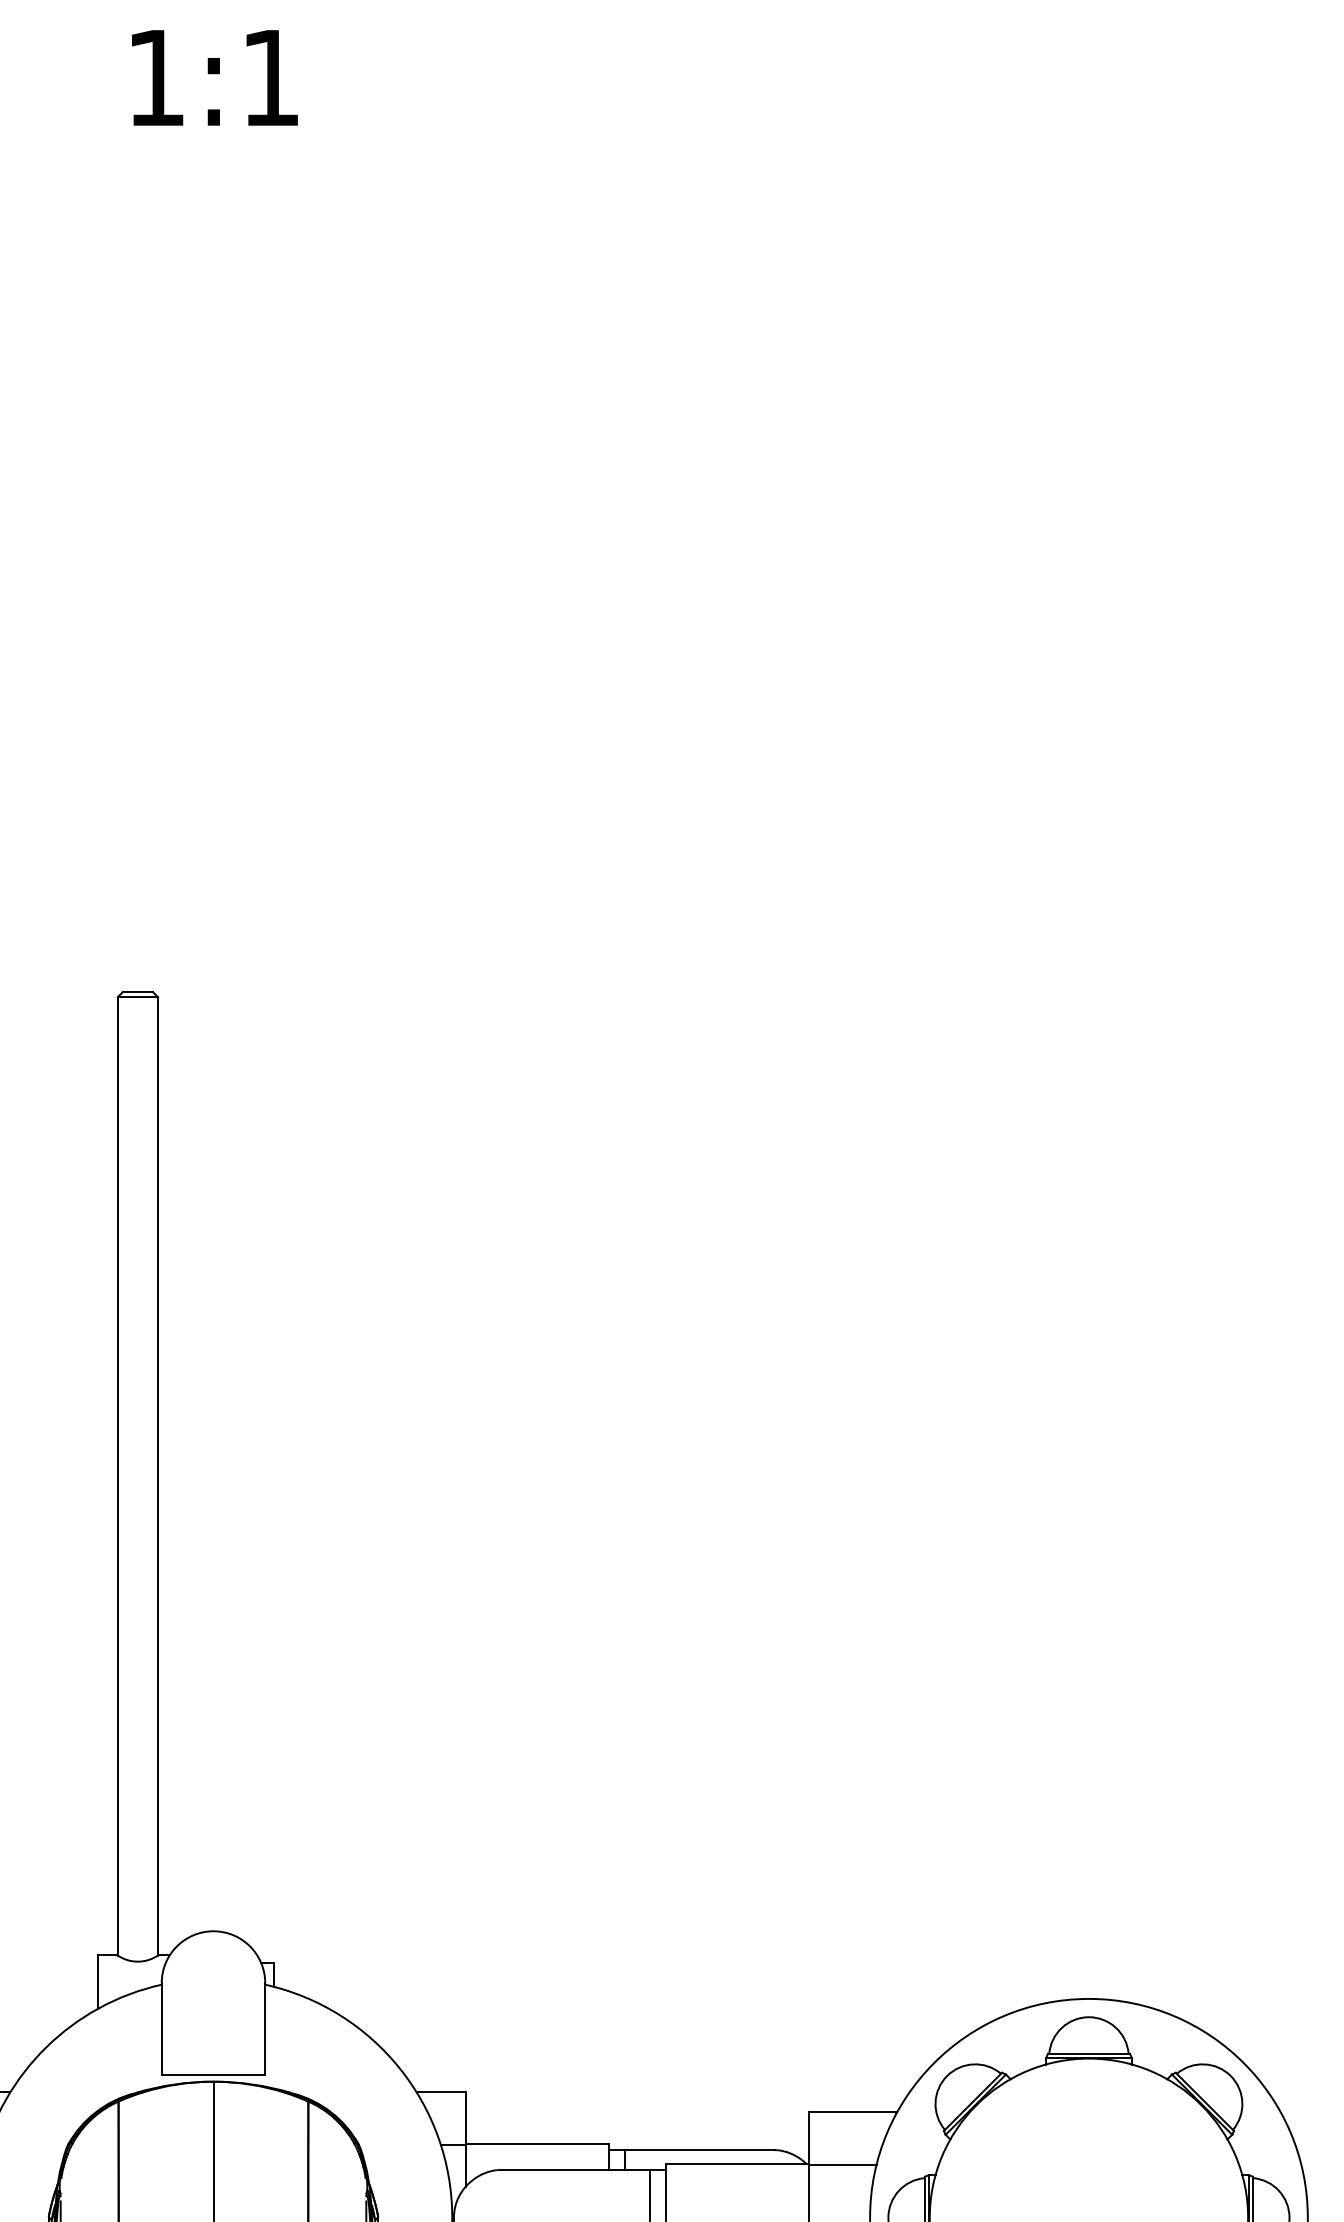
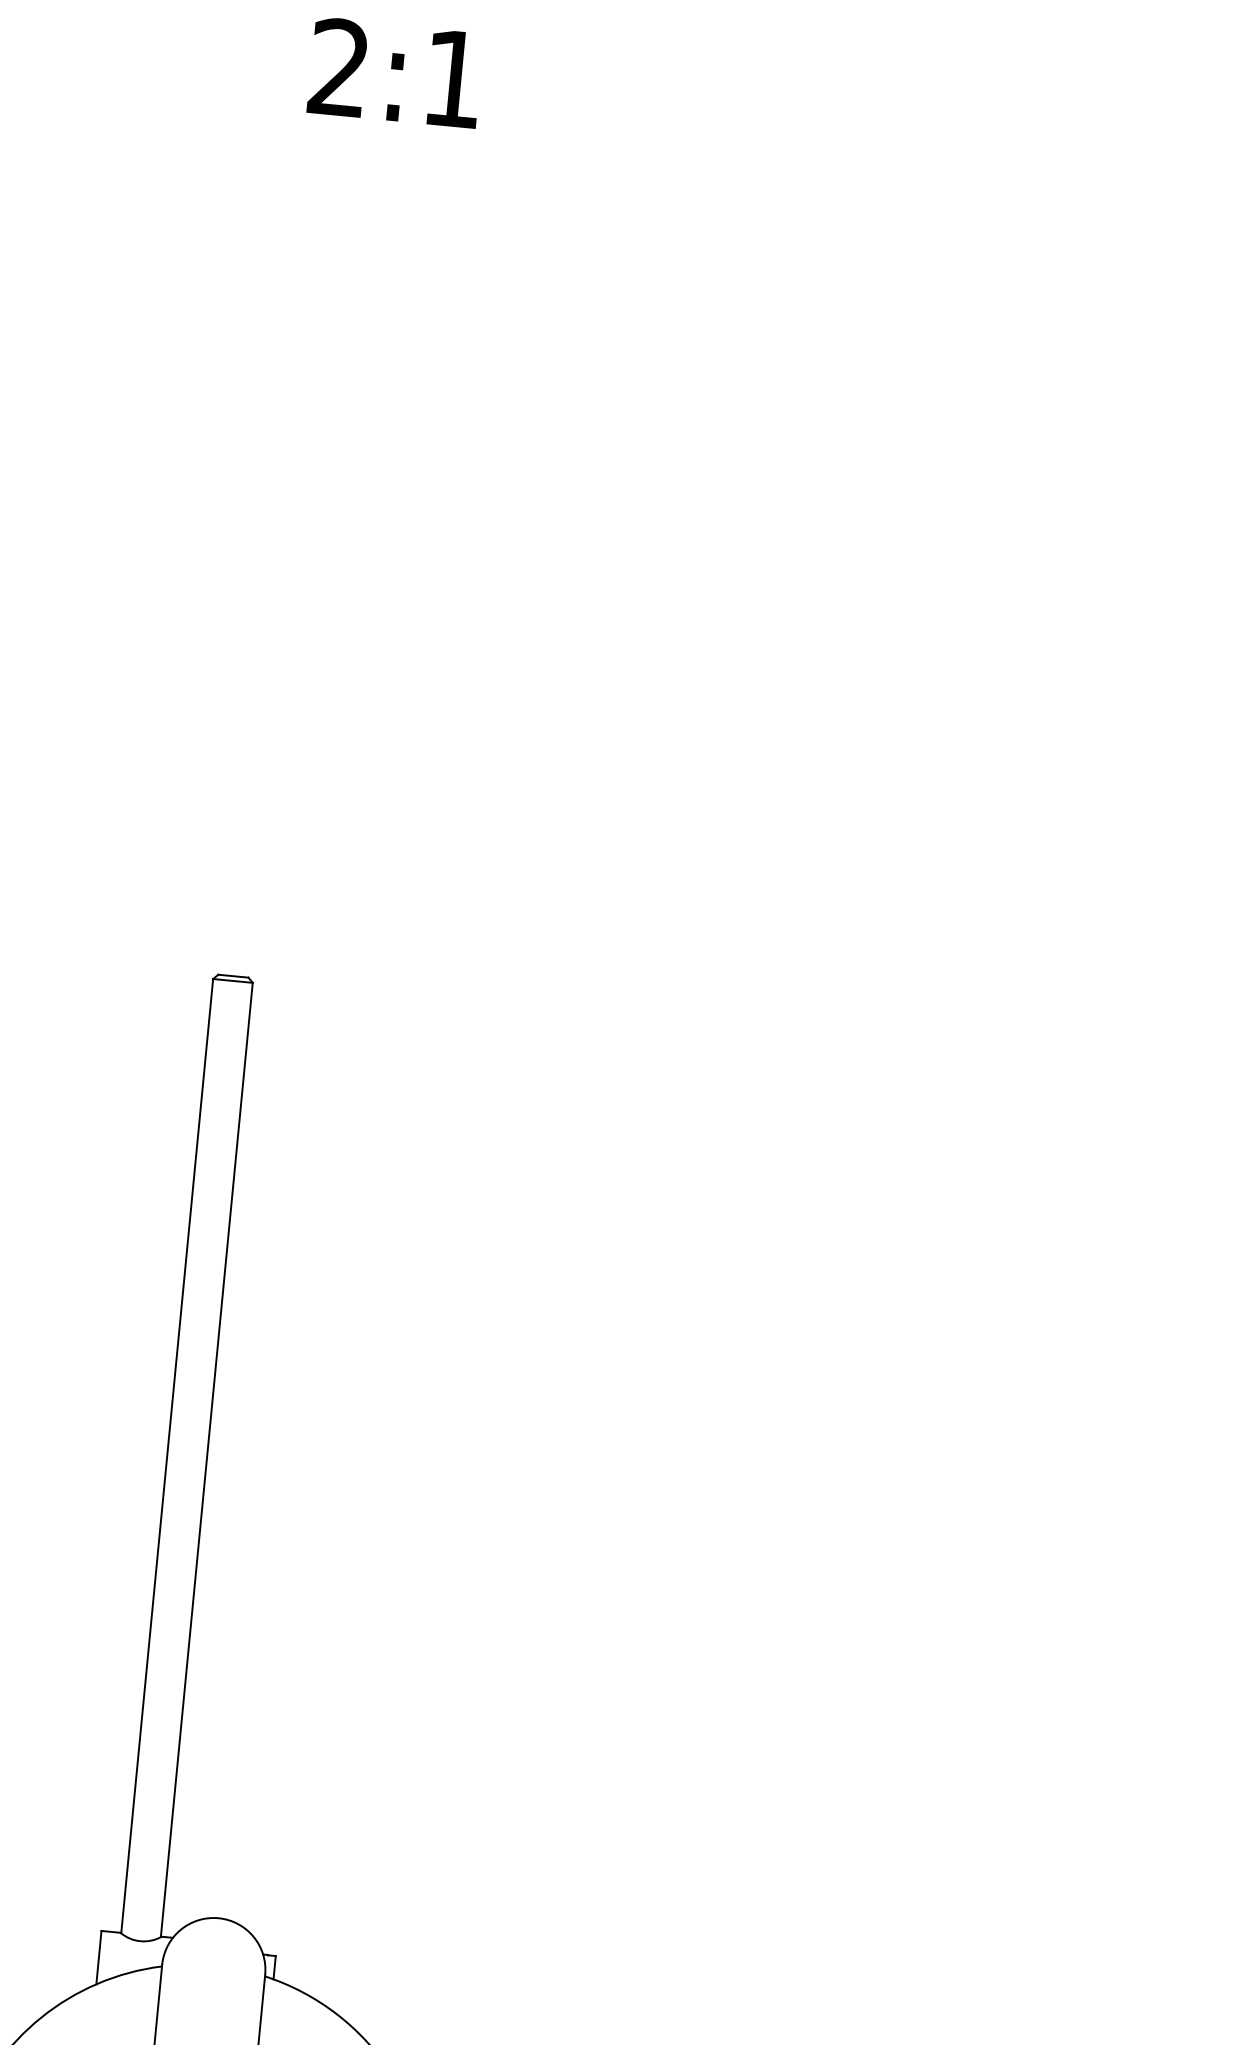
text: (155, 76) -> (338, 66), 1:1 -> 2:1

